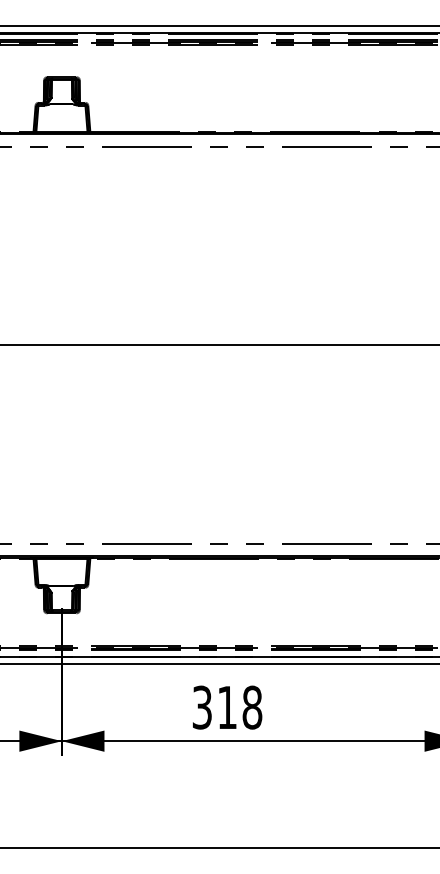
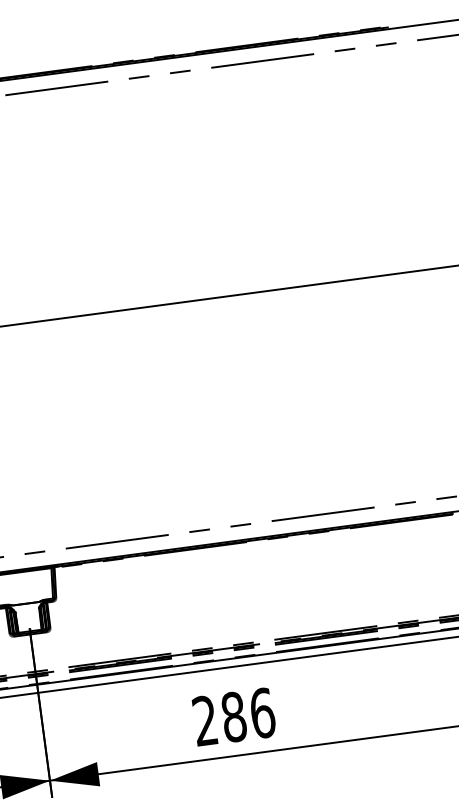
text: (227, 707) -> (234, 716), 318 -> 286

